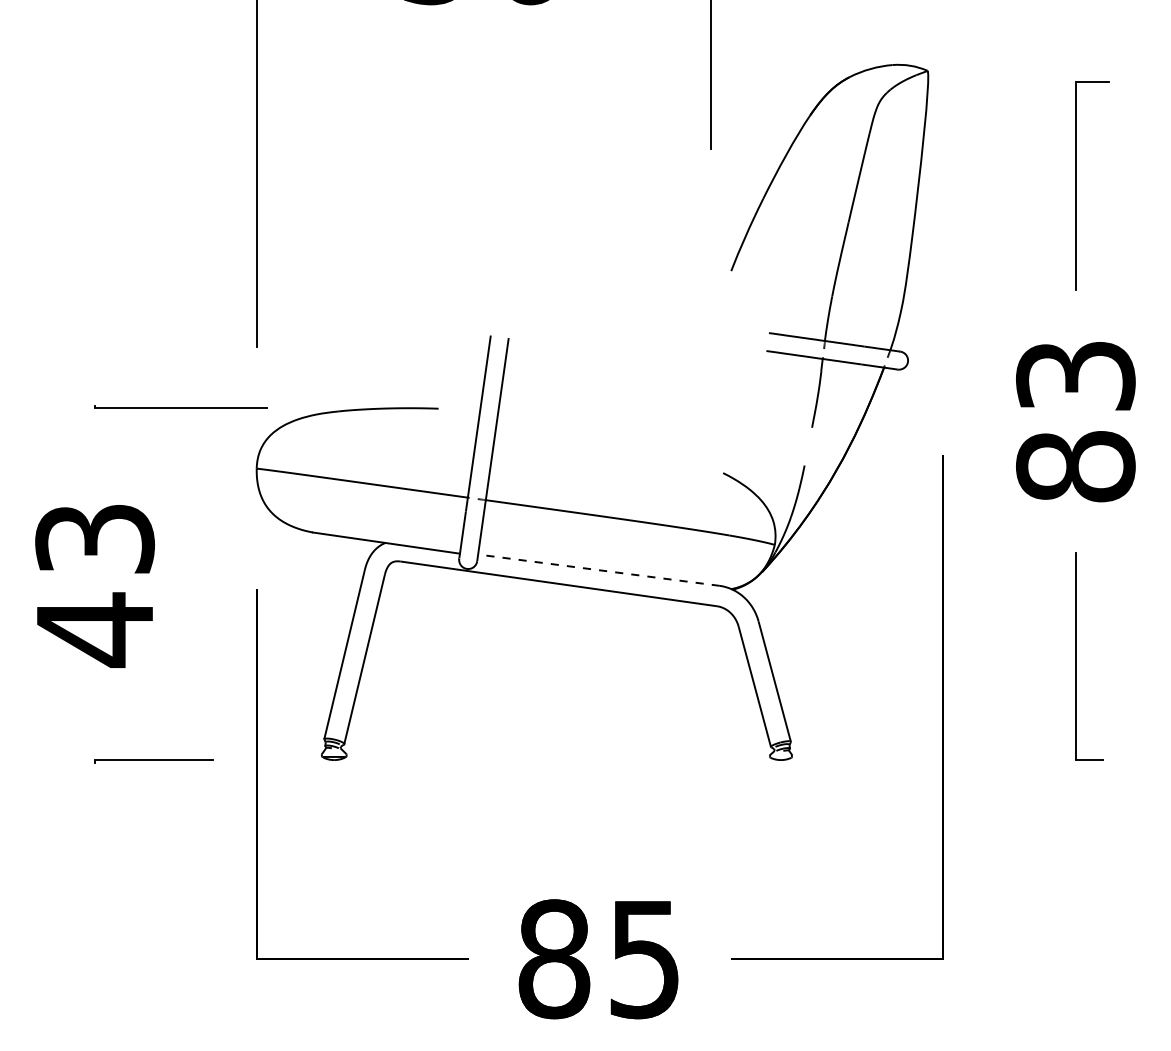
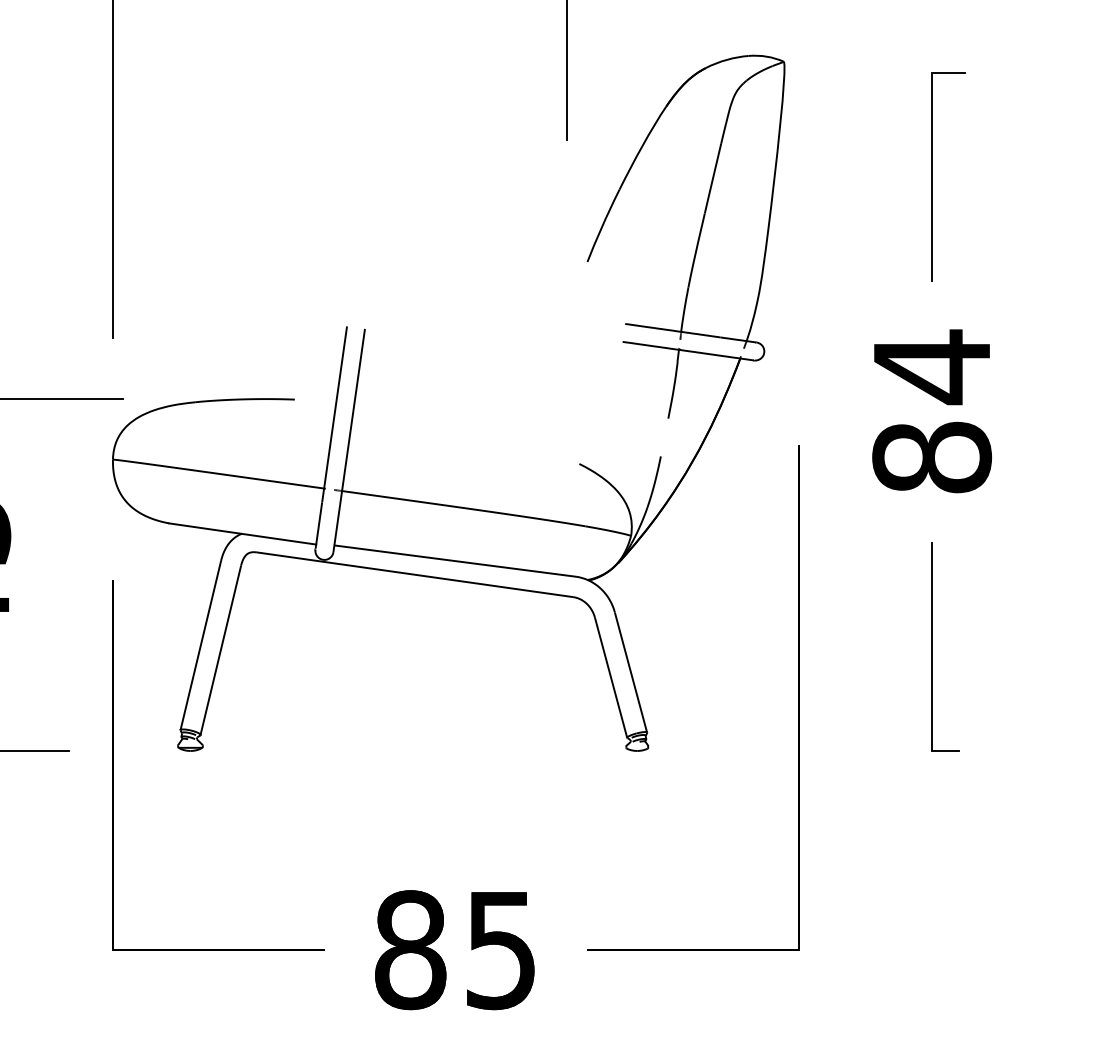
text: (1075, 376) -> (931, 367), 83 -> 84
line: (599, 570) -> (455, 561), dashed -> solid

